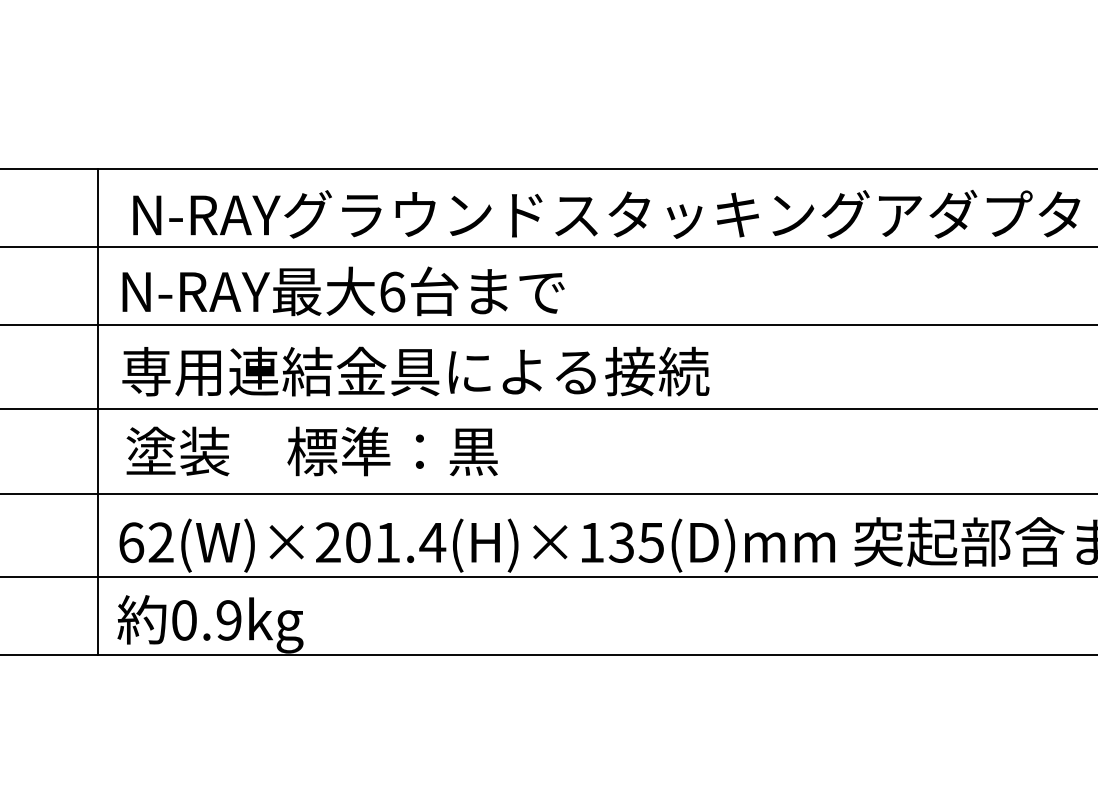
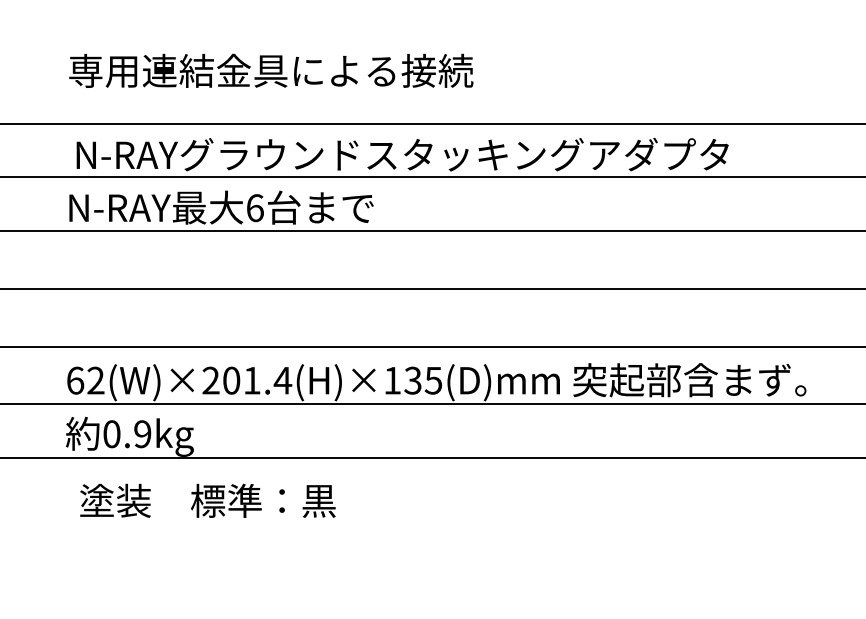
text: (416, 371) -> (271, 70), moved
line: (98, 411) -> (52, 290), removed
text: (311, 450) -> (207, 500), moved

